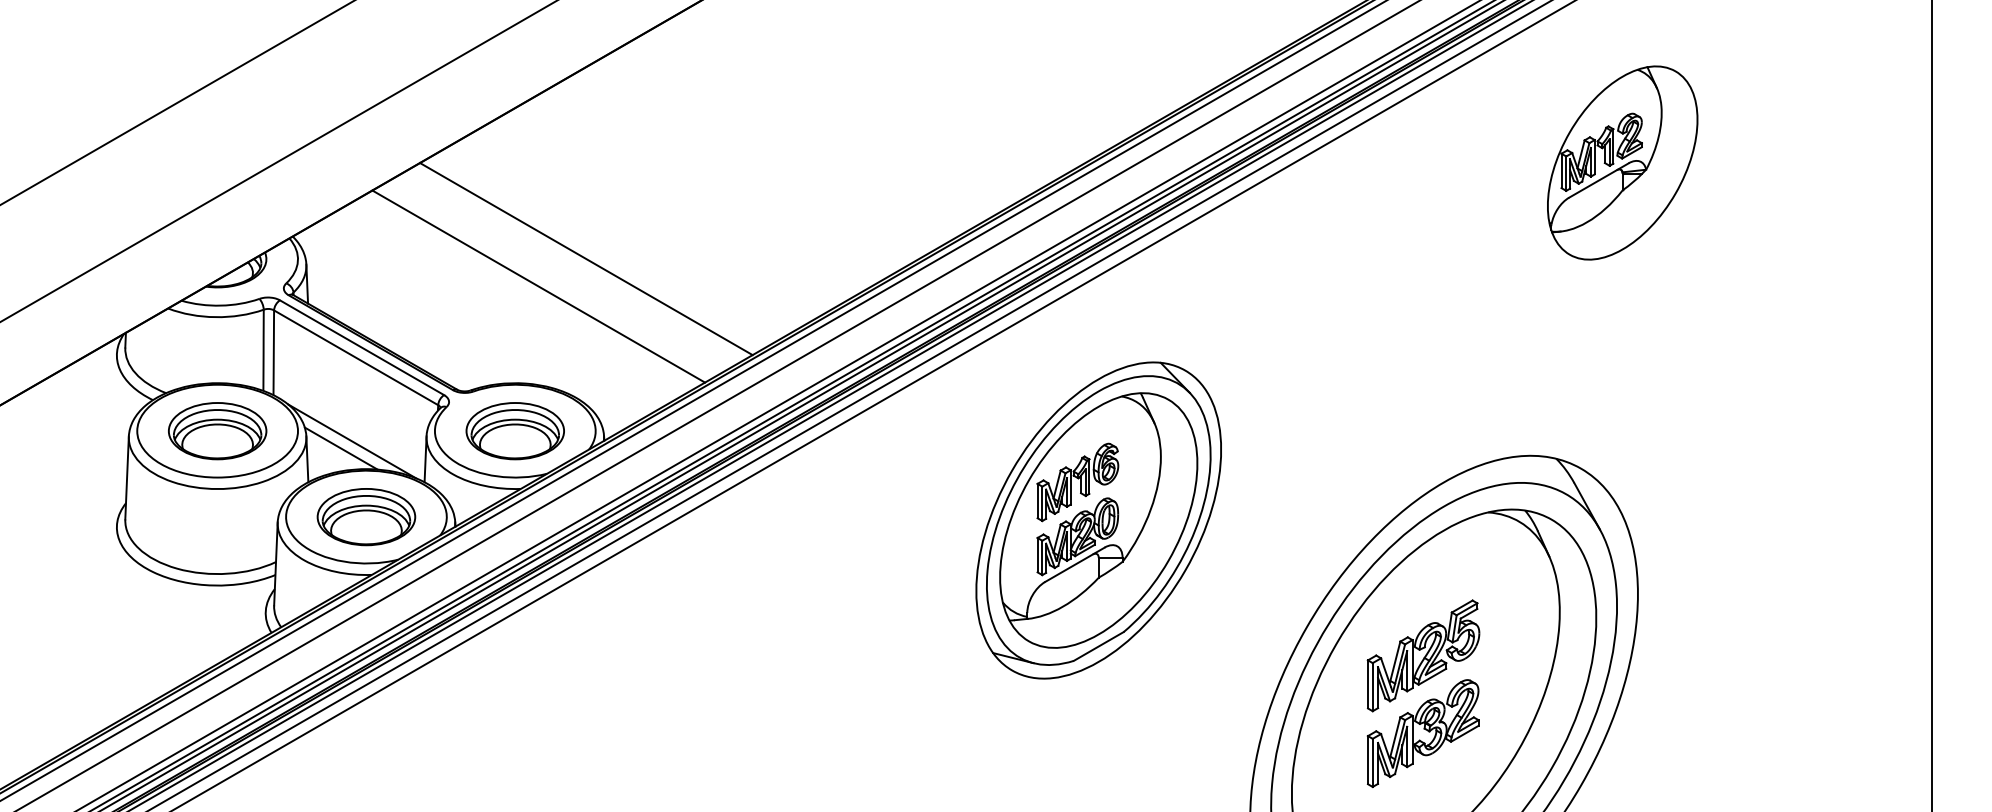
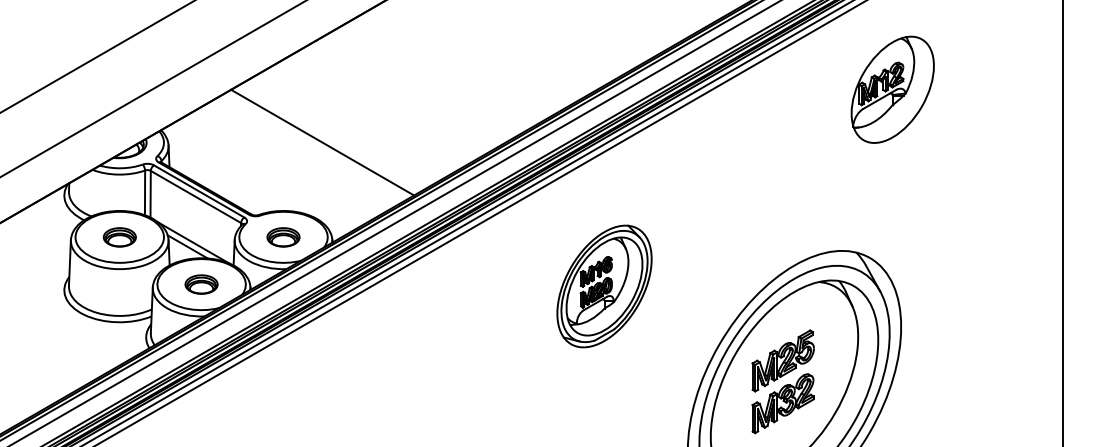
line: (537, 286) -> (295, 157), removed
part: (217, 431) -> (119, 237), size x0.6
part: (515, 431) -> (283, 237), size x0.6
part: (366, 516) -> (201, 284), size x0.6
part: (1098, 520) -> (604, 286), size x0.7

